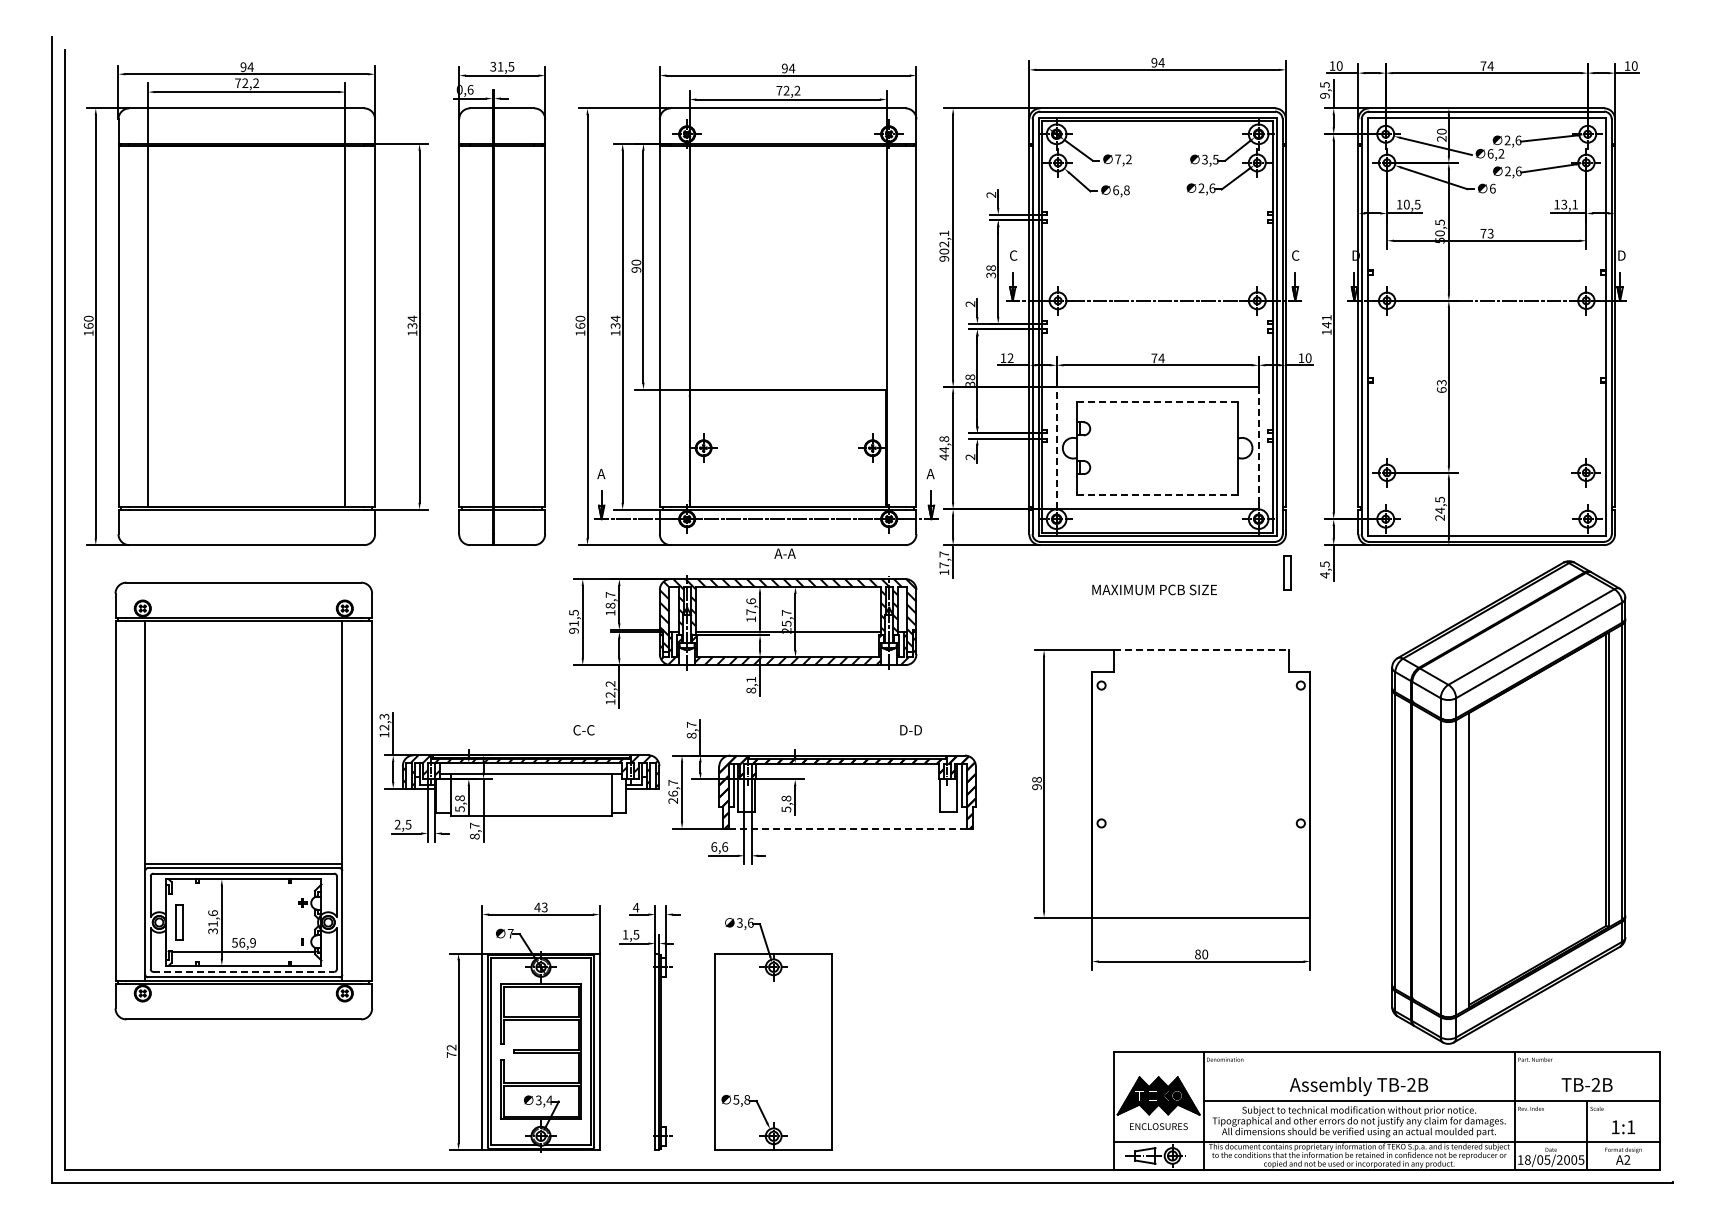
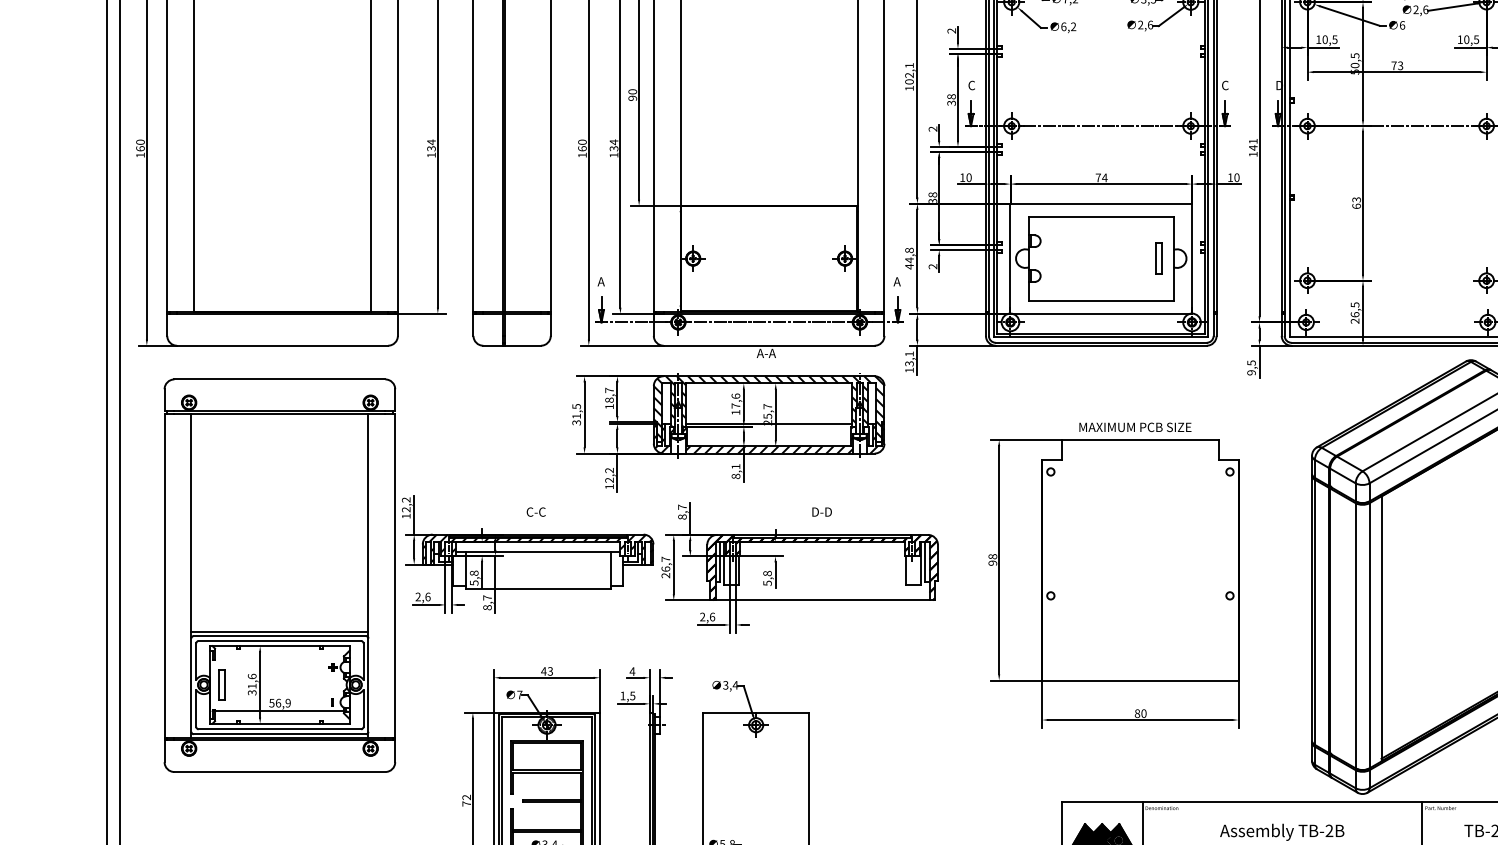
text: (1126, 190) -> (1073, 26), 6,8 -> 6,2
text: (1569, 204) -> (1471, 39), 13,1 -> 10,5
text: (944, 258) -> (909, 88), 902,1 -> 102,1
text: (1010, 358) -> (968, 177), 12 -> 10
line: (1157, 401) -> (1101, 216), dashed -> solid
line: (1056, 447) -> (1010, 257), dashed -> solid
line: (1258, 448) -> (1191, 258), dashed -> solid
line: (1157, 494) -> (1101, 300), dashed -> solid
text: (1439, 510) -> (1354, 314), 24,5 -> 26,5
text: (944, 559) -> (909, 358), 17,7 -> 13,1
part: (1287, 572) -> (1158, 257), moved
text: (1324, 575) -> (1251, 373), 4,5 -> 9,5
text: (1154, 589) -> (1135, 426), moved
text: (573, 630) -> (576, 422), 91,5 -> 31,5
line: (1201, 650) -> (1140, 440), dashed -> solid
text: (384, 716) -> (406, 499), 12,3 -> 12,2
text: (583, 730) -> (535, 512), moved
text: (910, 730) -> (821, 512), moved
text: (408, 824) -> (427, 596), 2,5 -> 2,6
line: (847, 828) -> (822, 600), dashed -> solid
text: (714, 846) -> (702, 616), 6,6 -> 2,6
text: (750, 922) -> (735, 684), 3,6 -> 3,4
line: (244, 971) -> (280, 728), dashed -> solid

